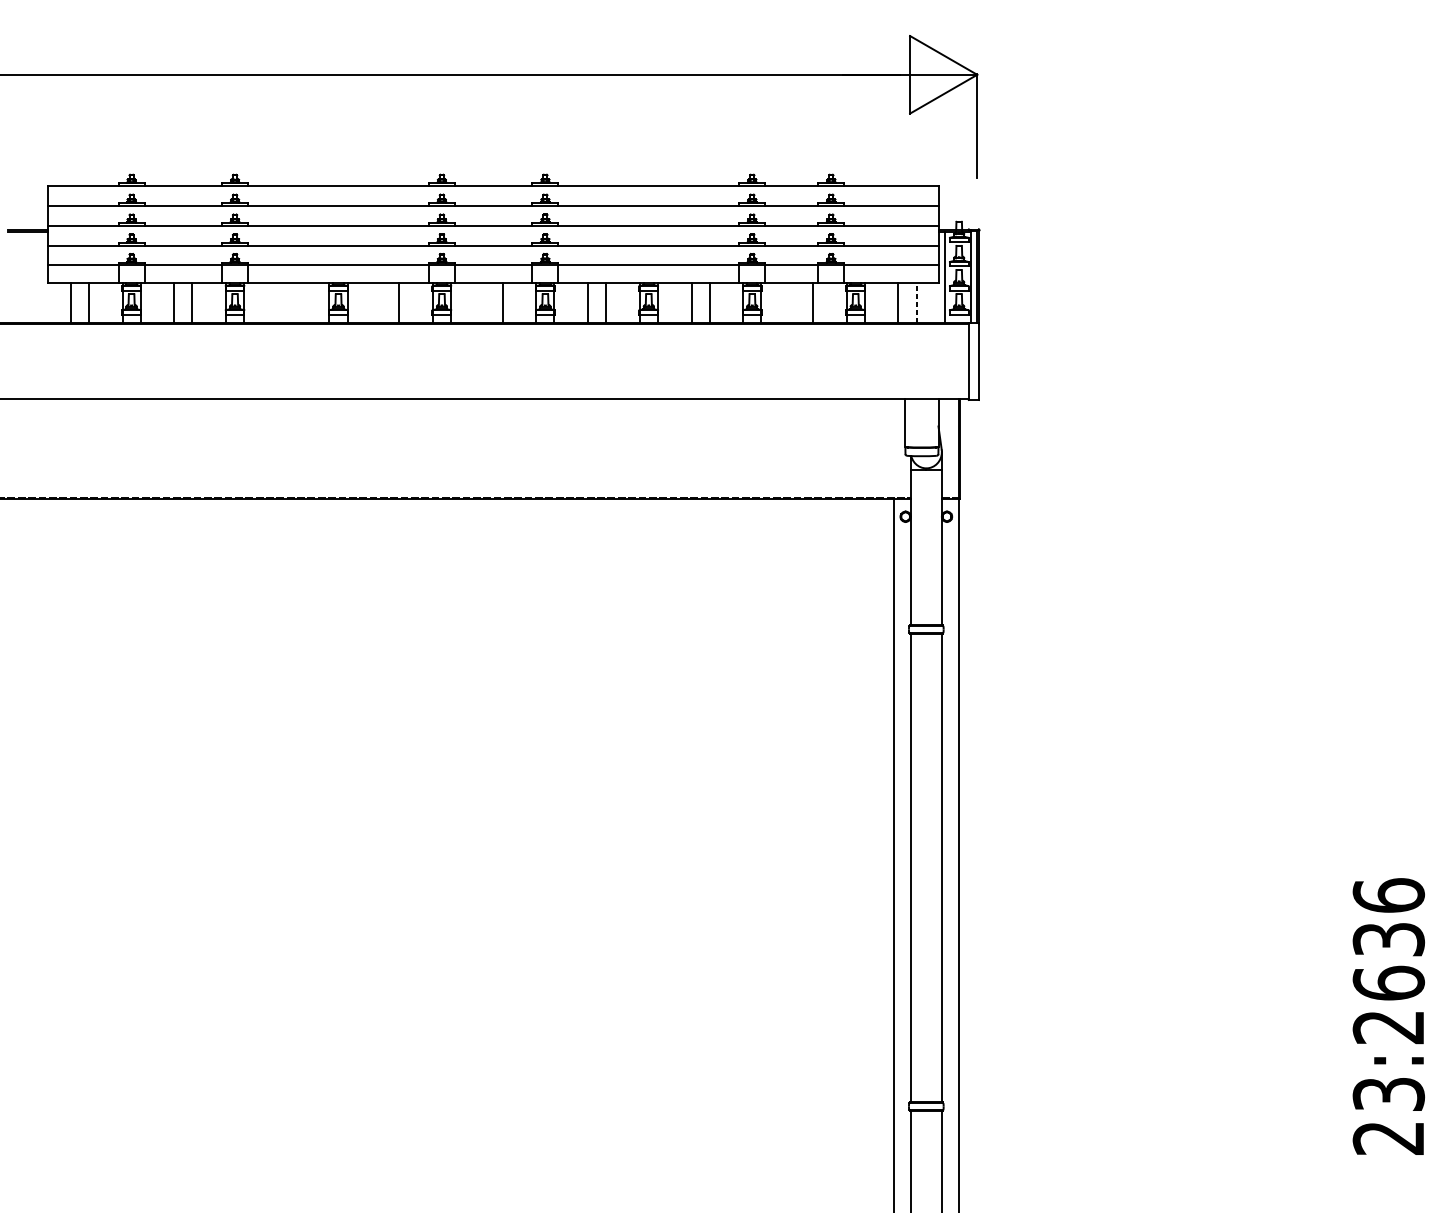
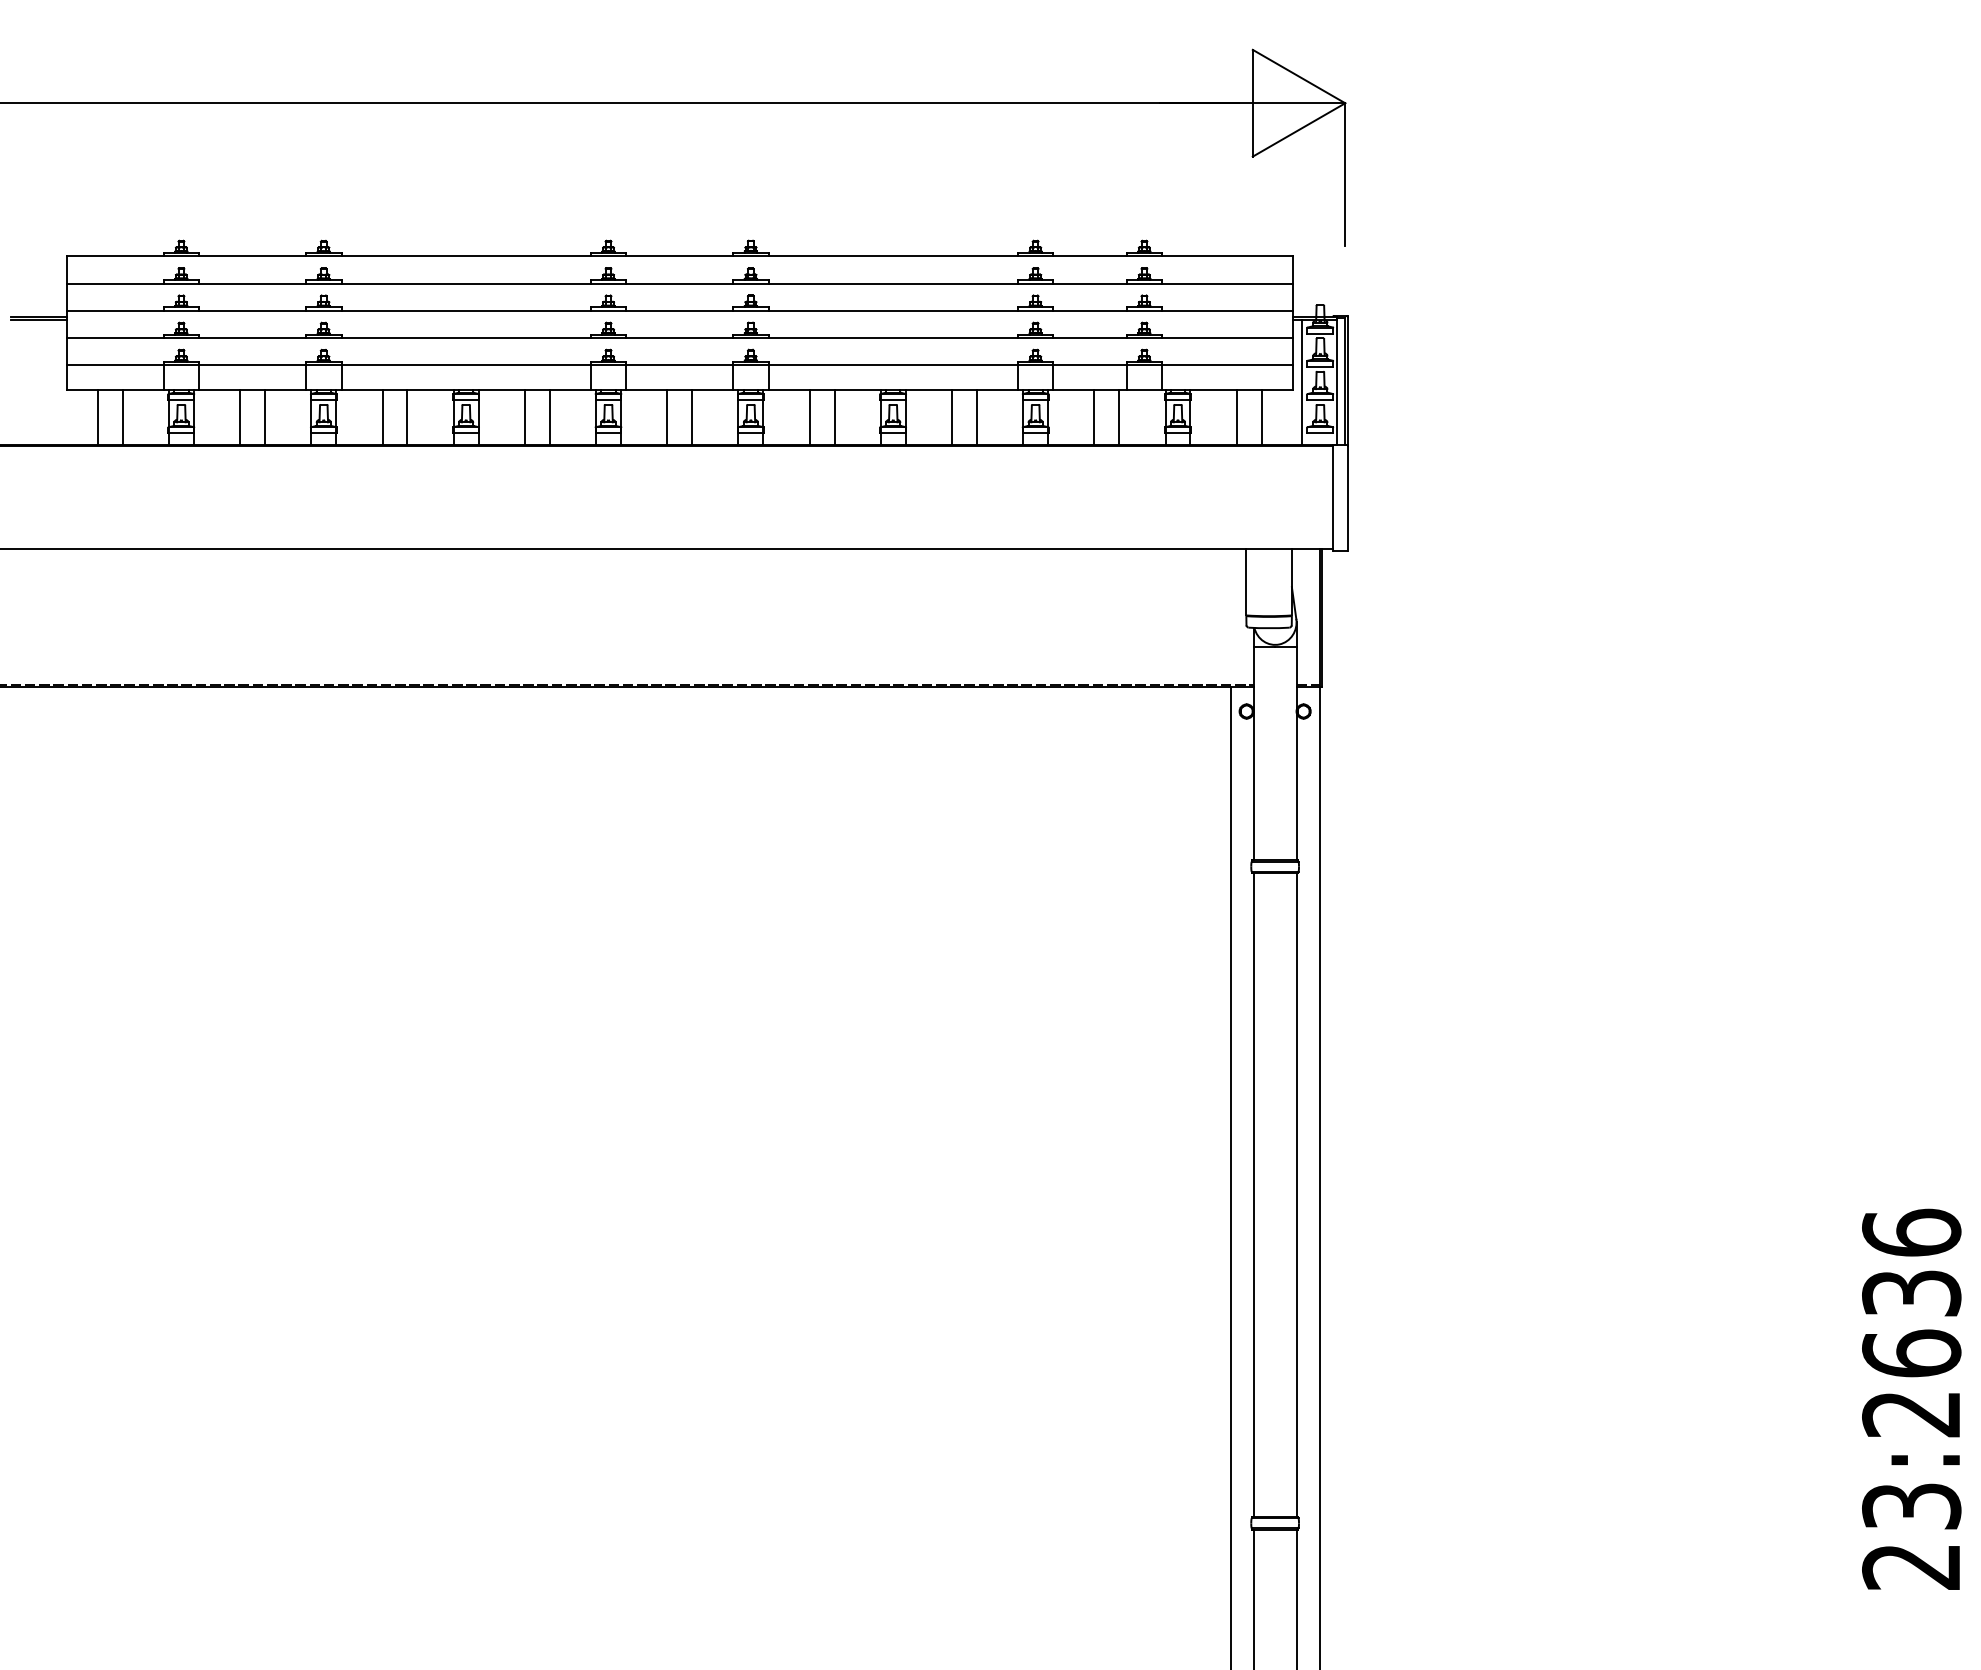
line: (277, 303) -> (382, 417), added
line: (295, 303) -> (407, 417), added
line: (380, 303) -> (524, 417), added
line: (484, 303) -> (667, 417), added
line: (795, 303) -> (1094, 417), added
line: (916, 303) -> (1261, 417), dashed -> solid

